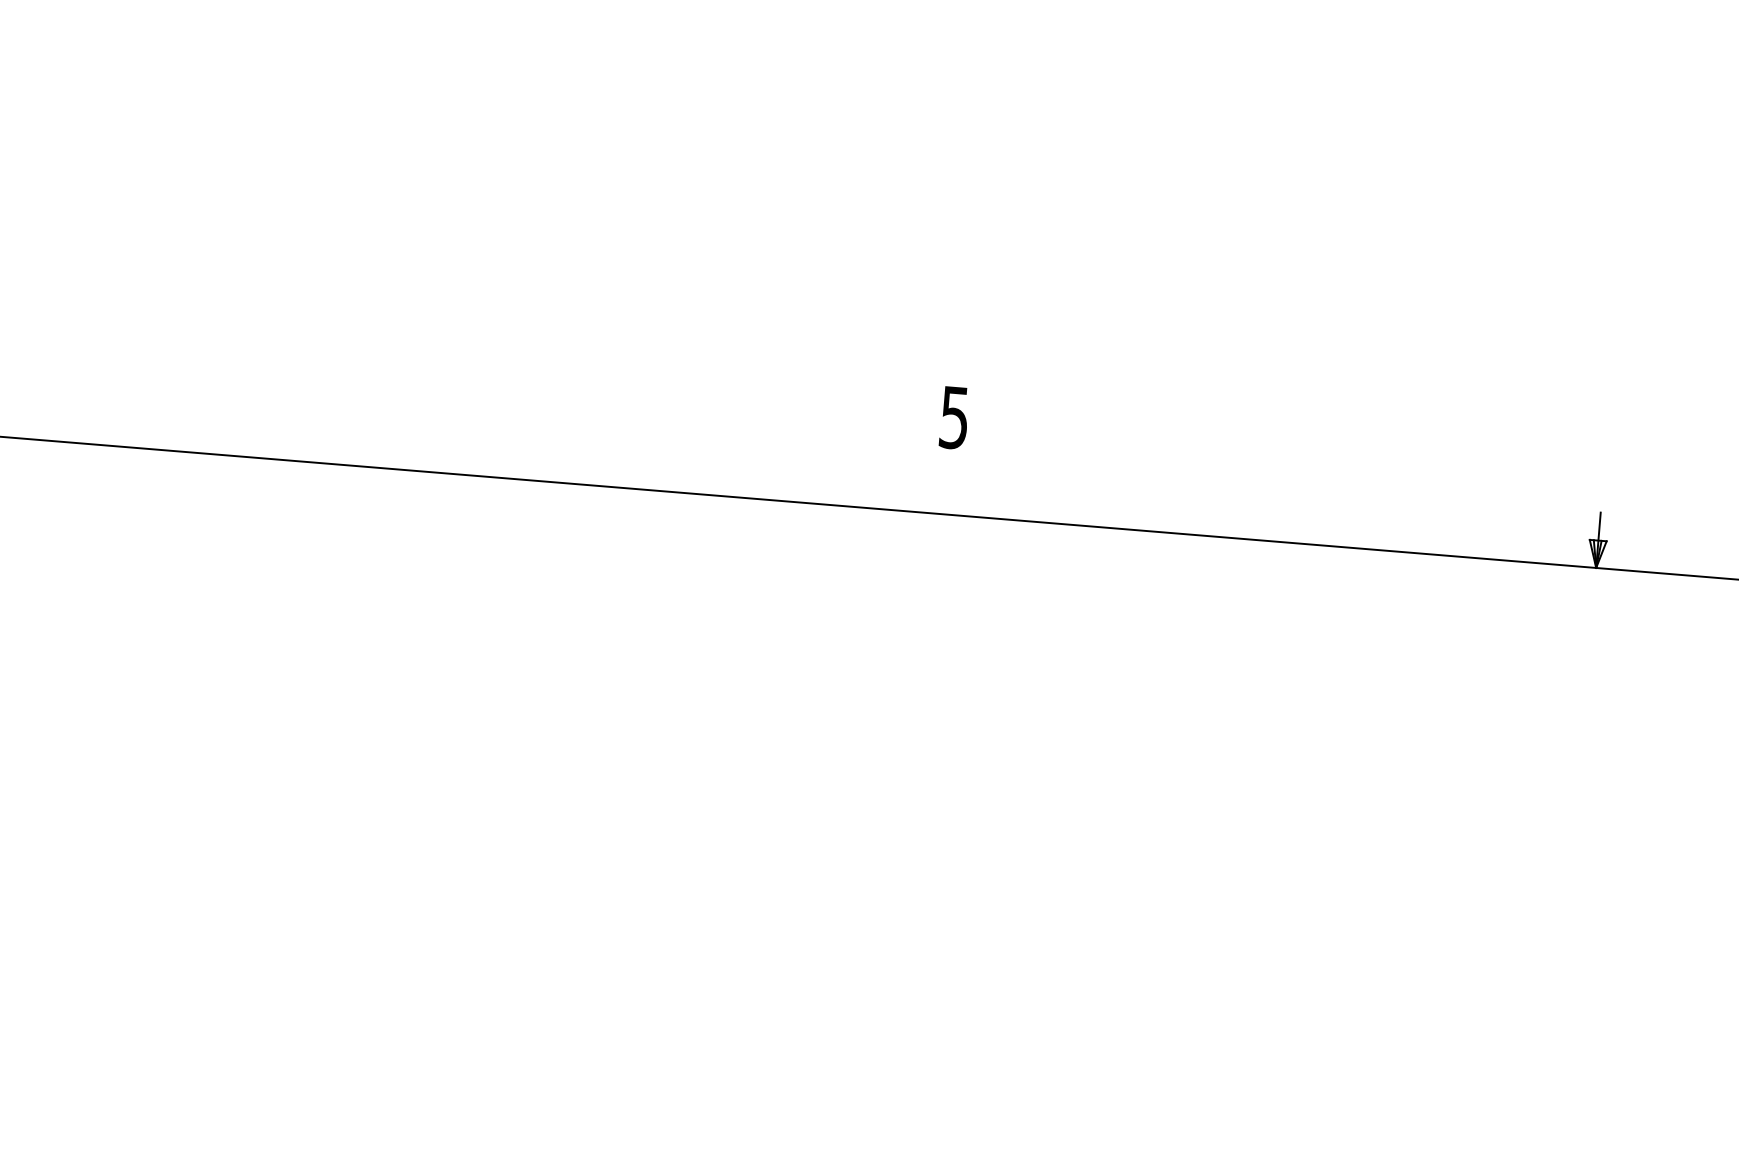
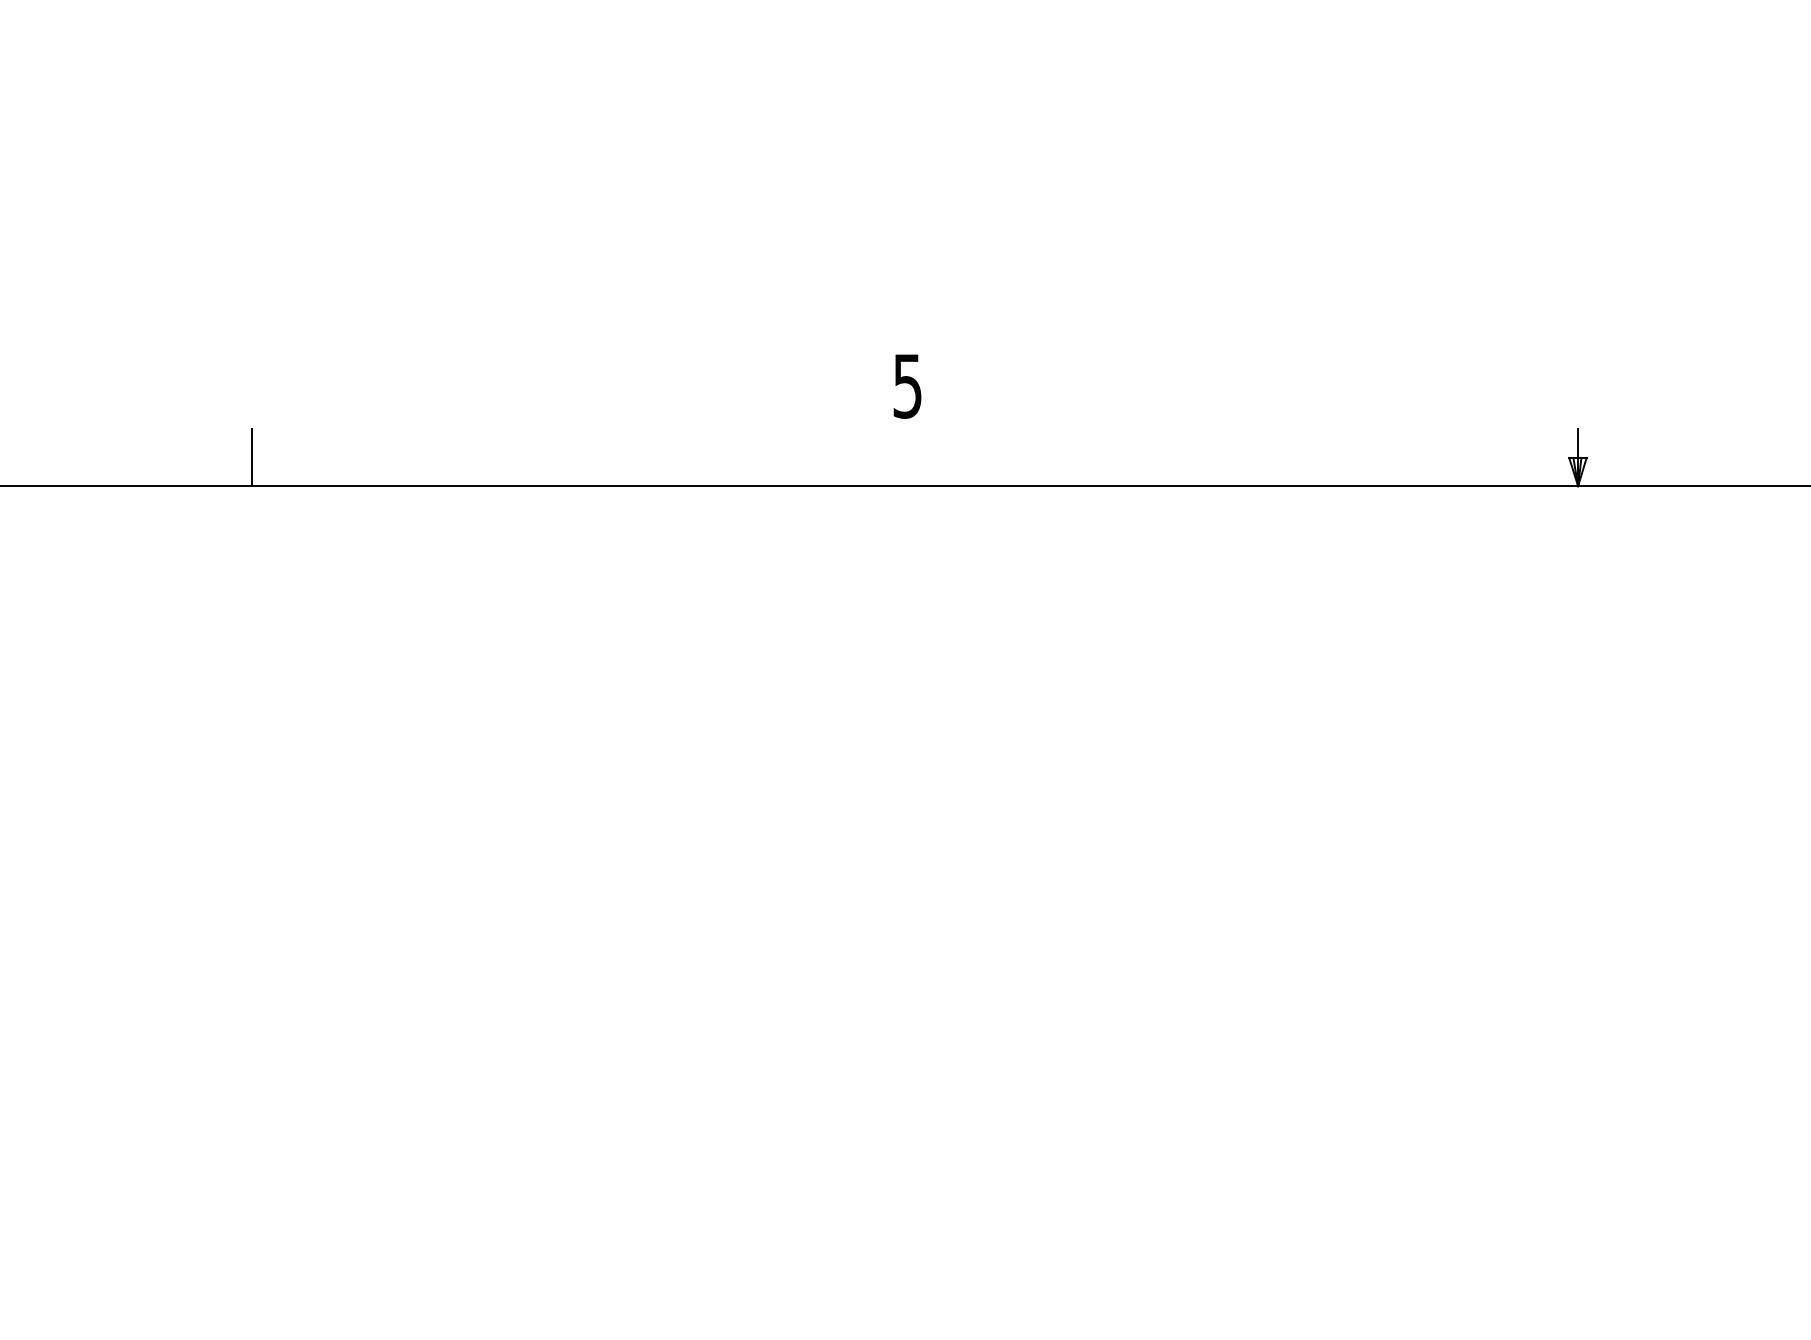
line: (313, 434) -> (251, 457), added

